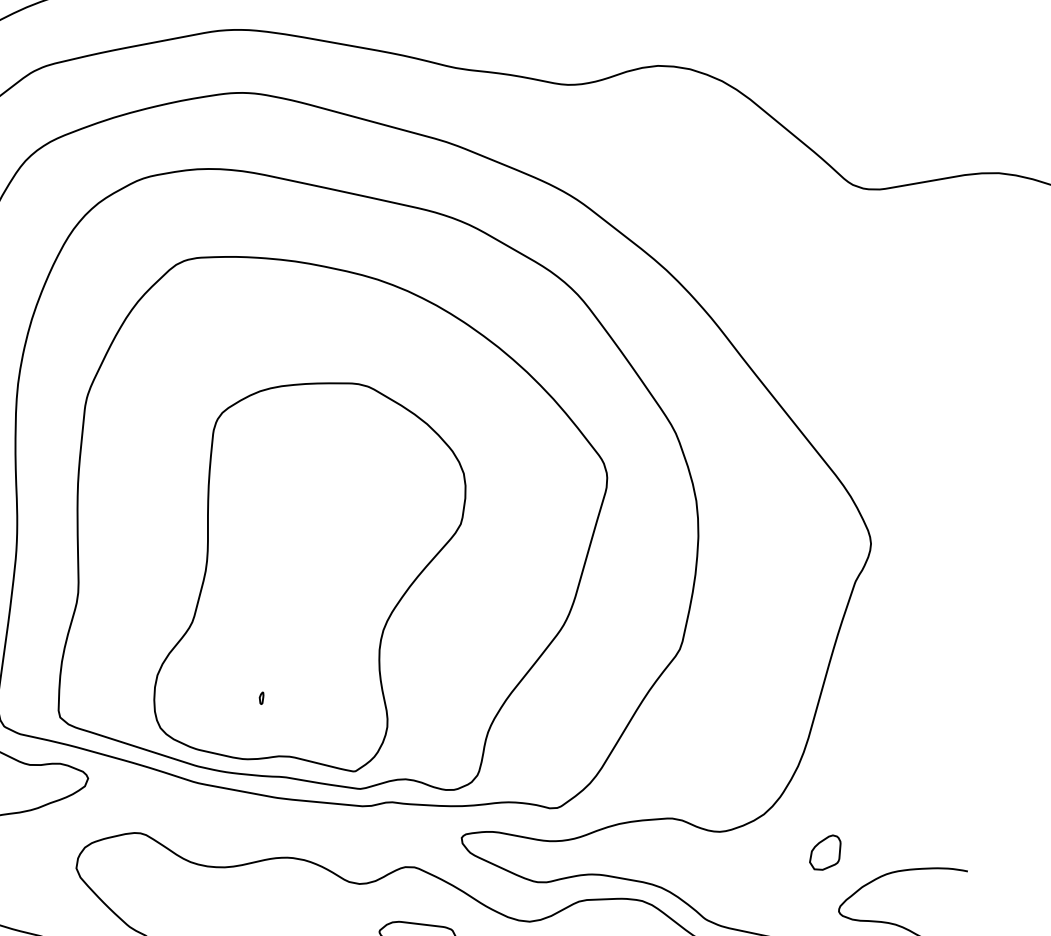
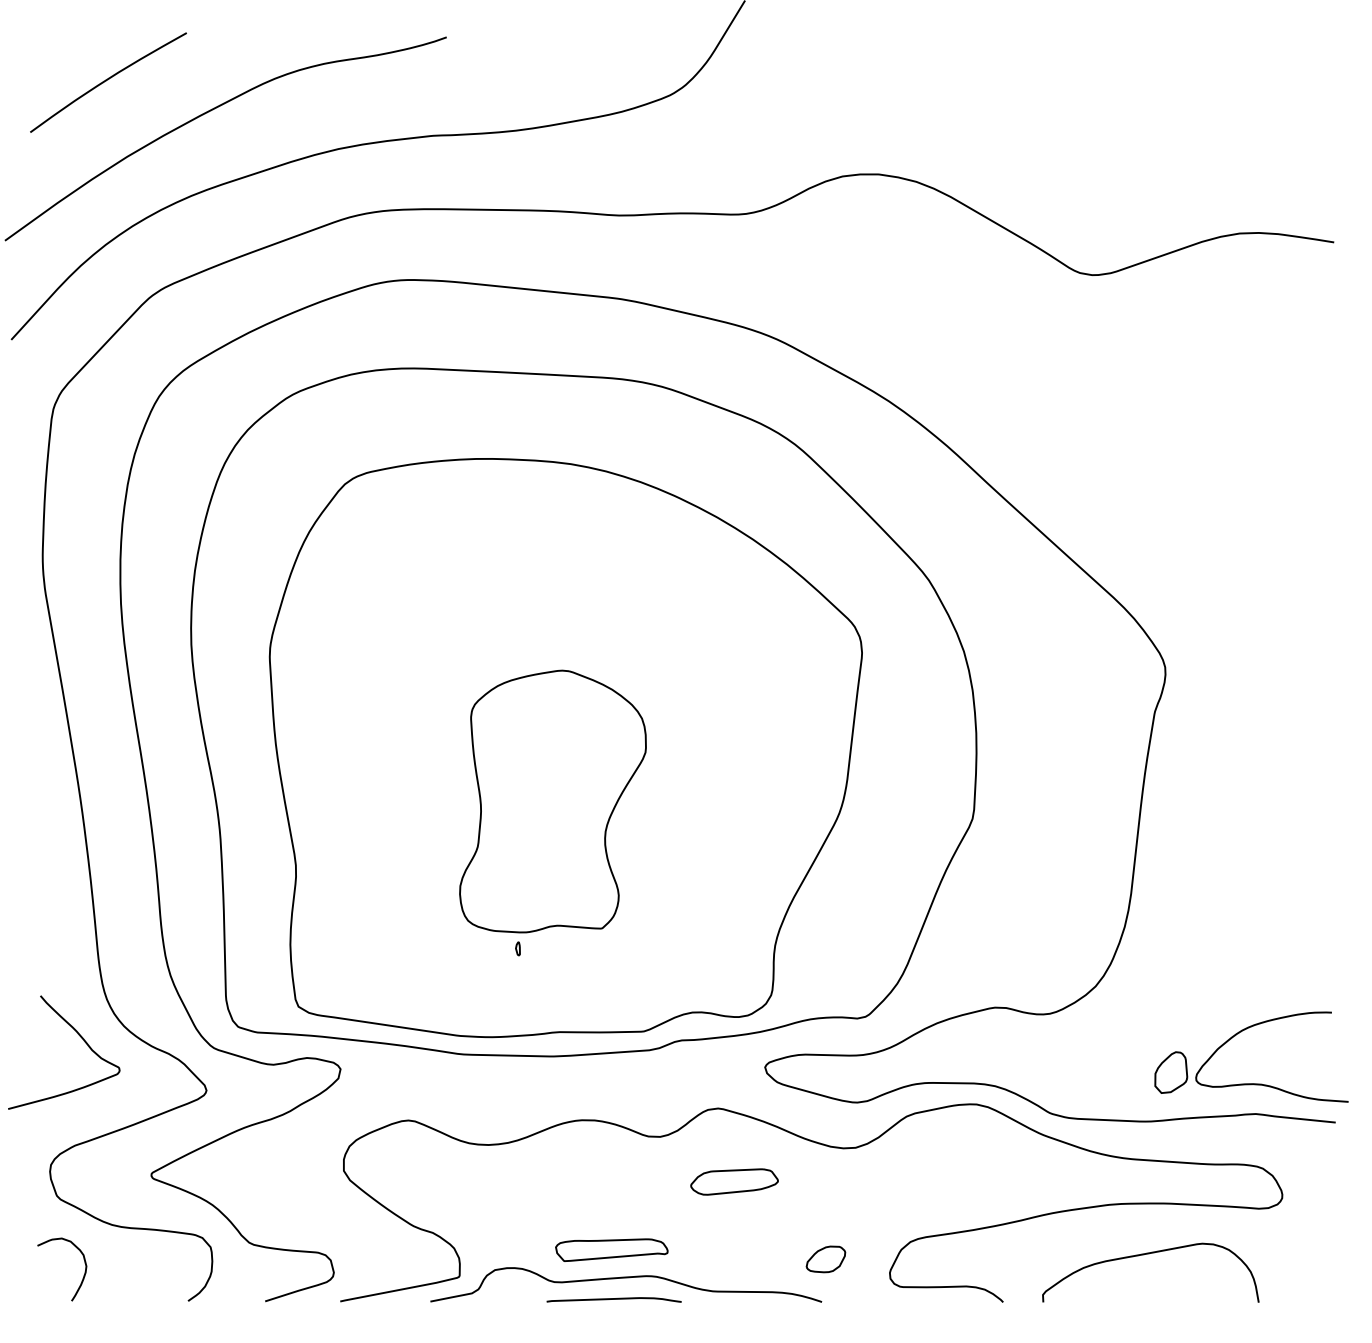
part: (313, 573) -> (552, 801), size x0.6
part: (826, 852) -> (1171, 1072), moved

